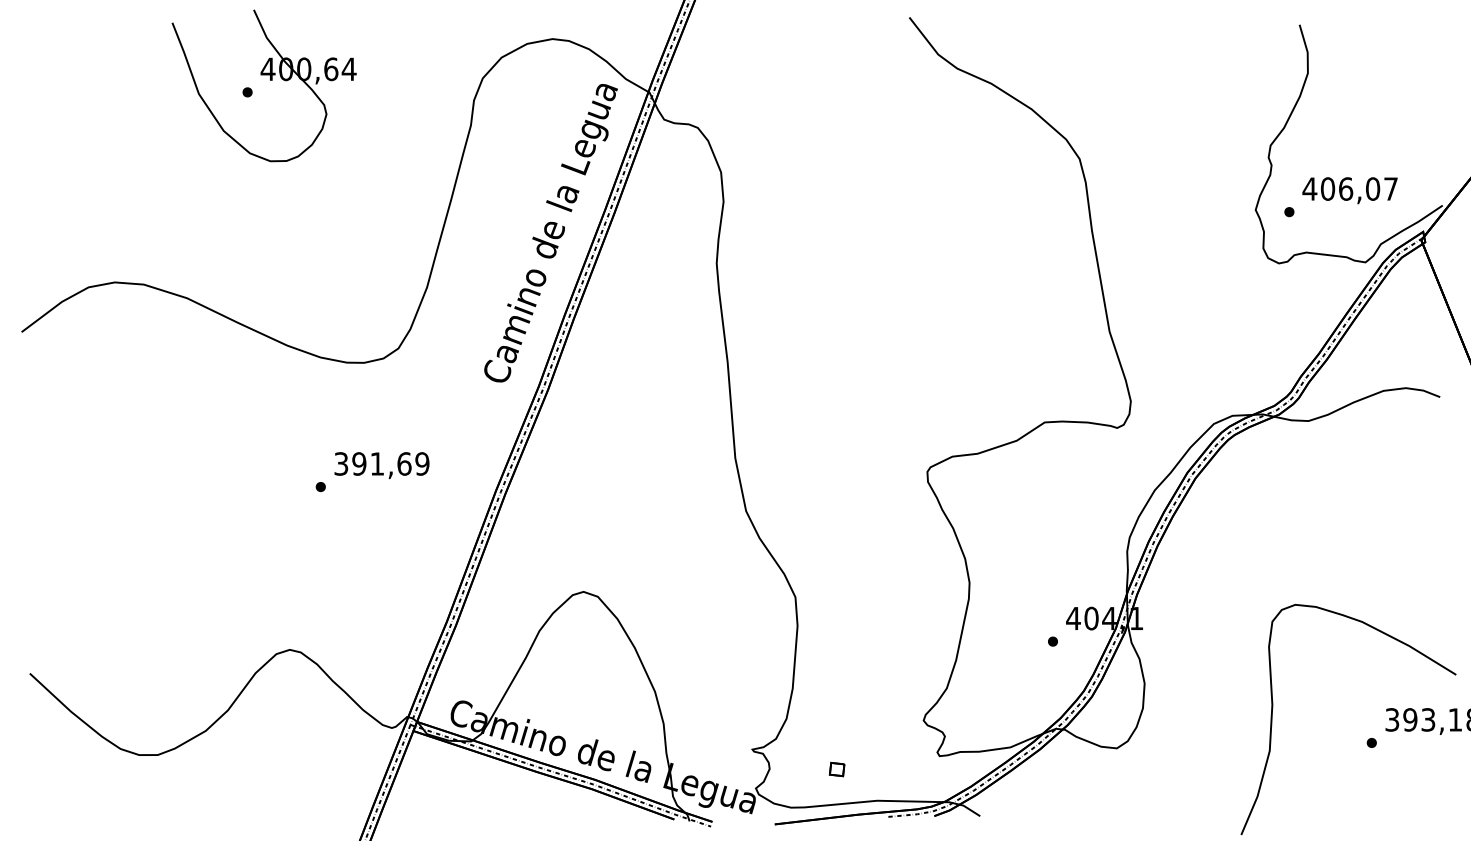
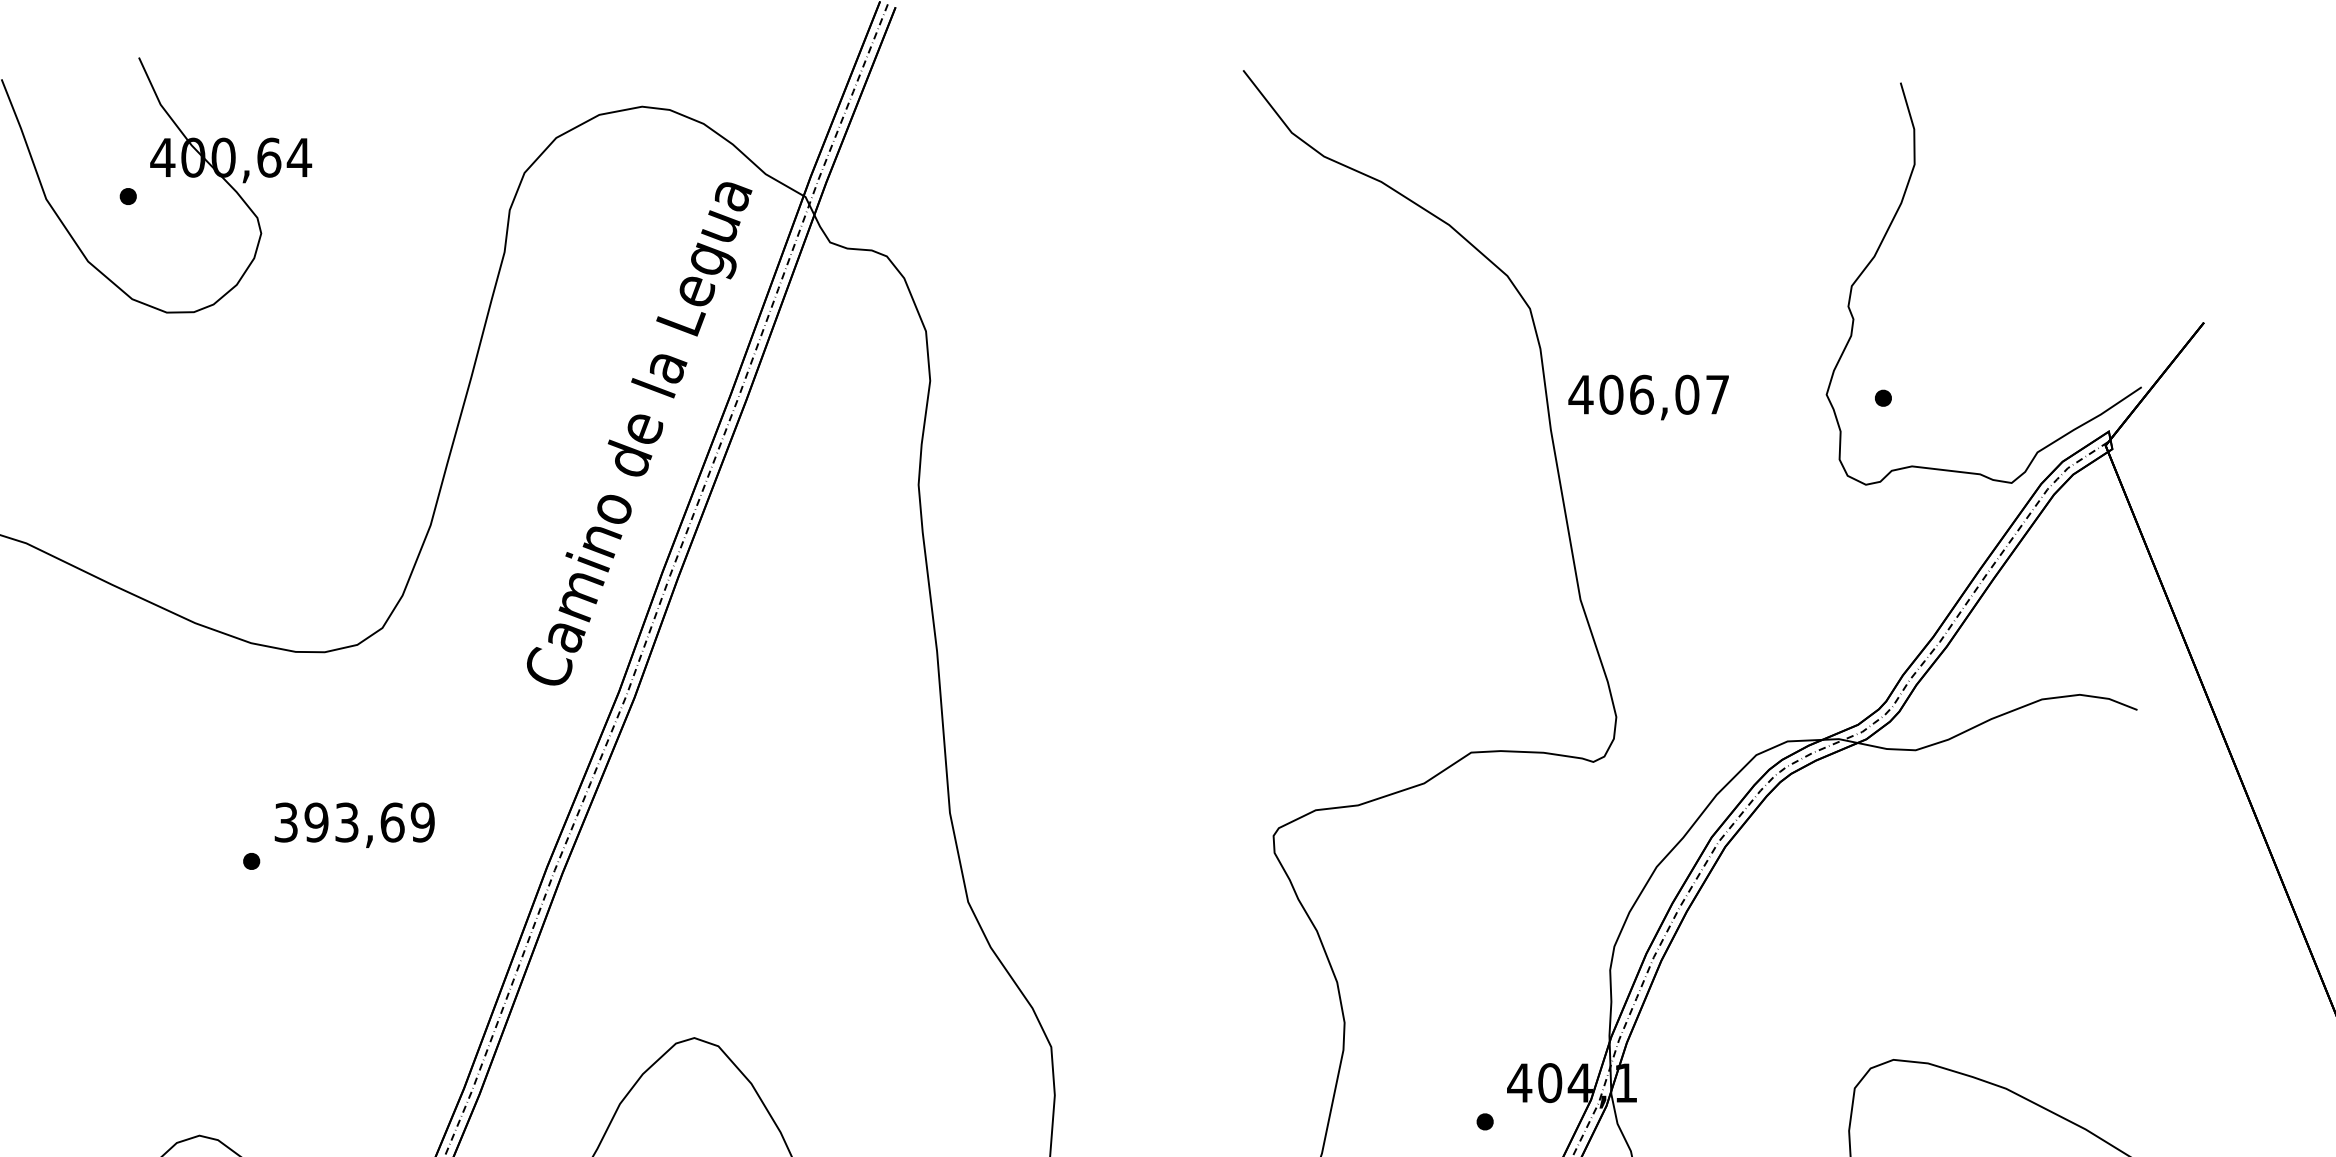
text: (1349, 190) -> (1647, 397), moved
text: (377, 463) -> (347, 821), 391,69 -> 393,69

